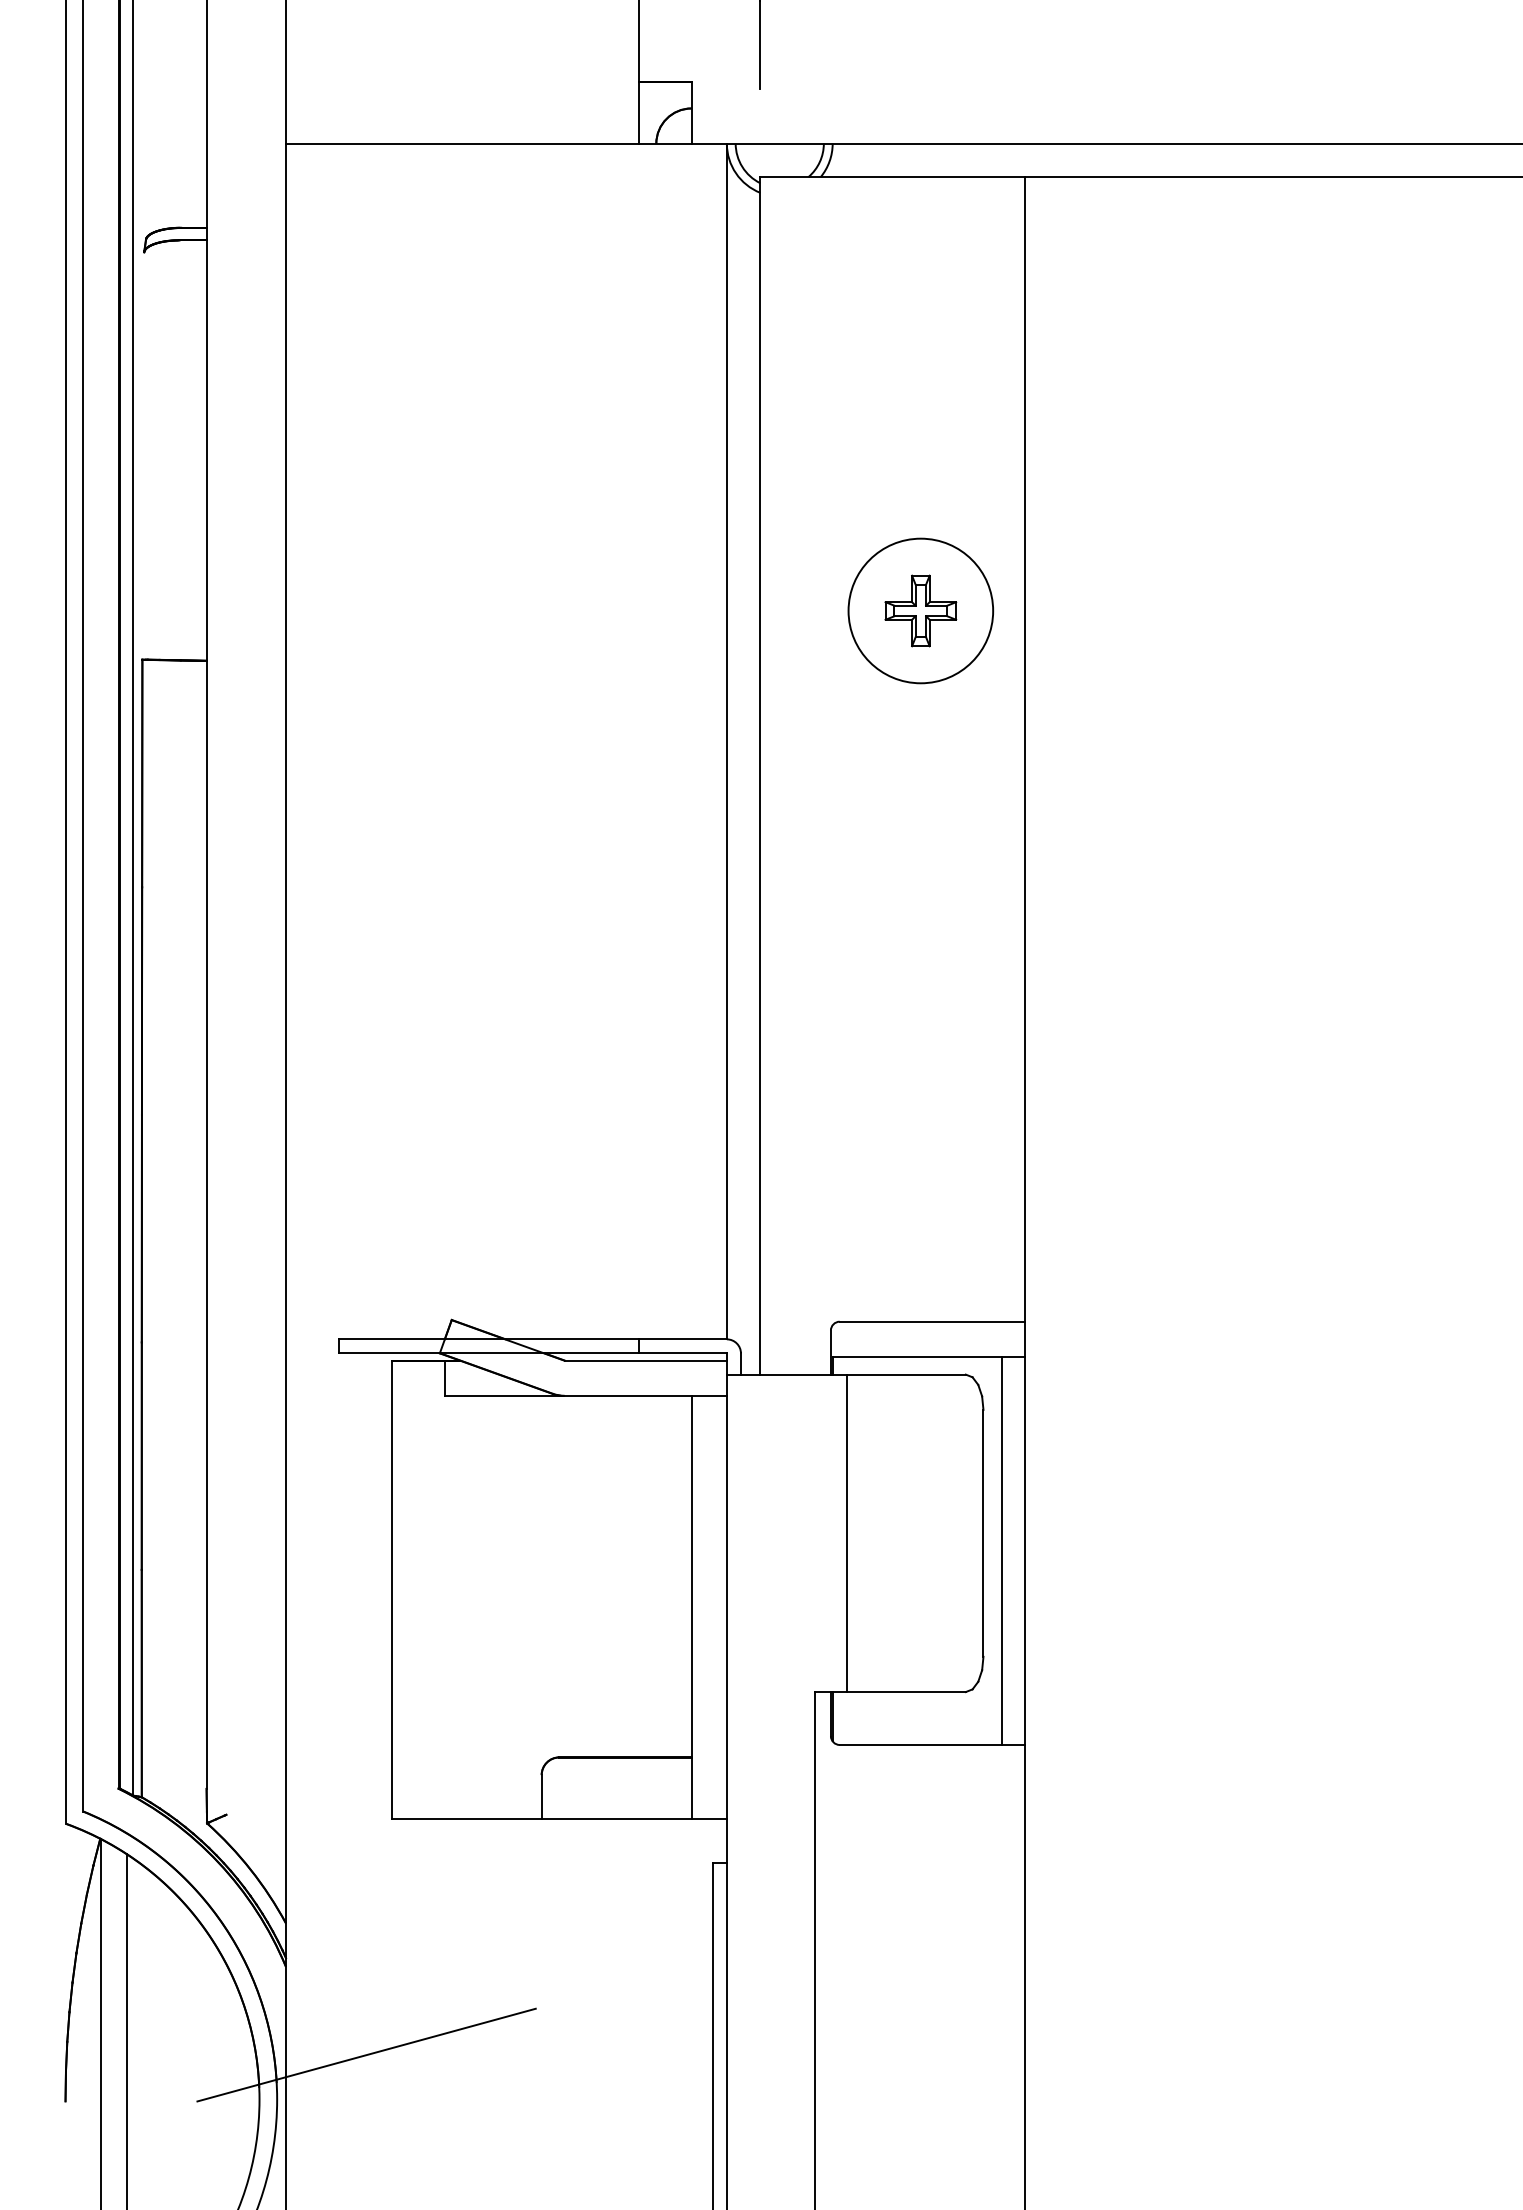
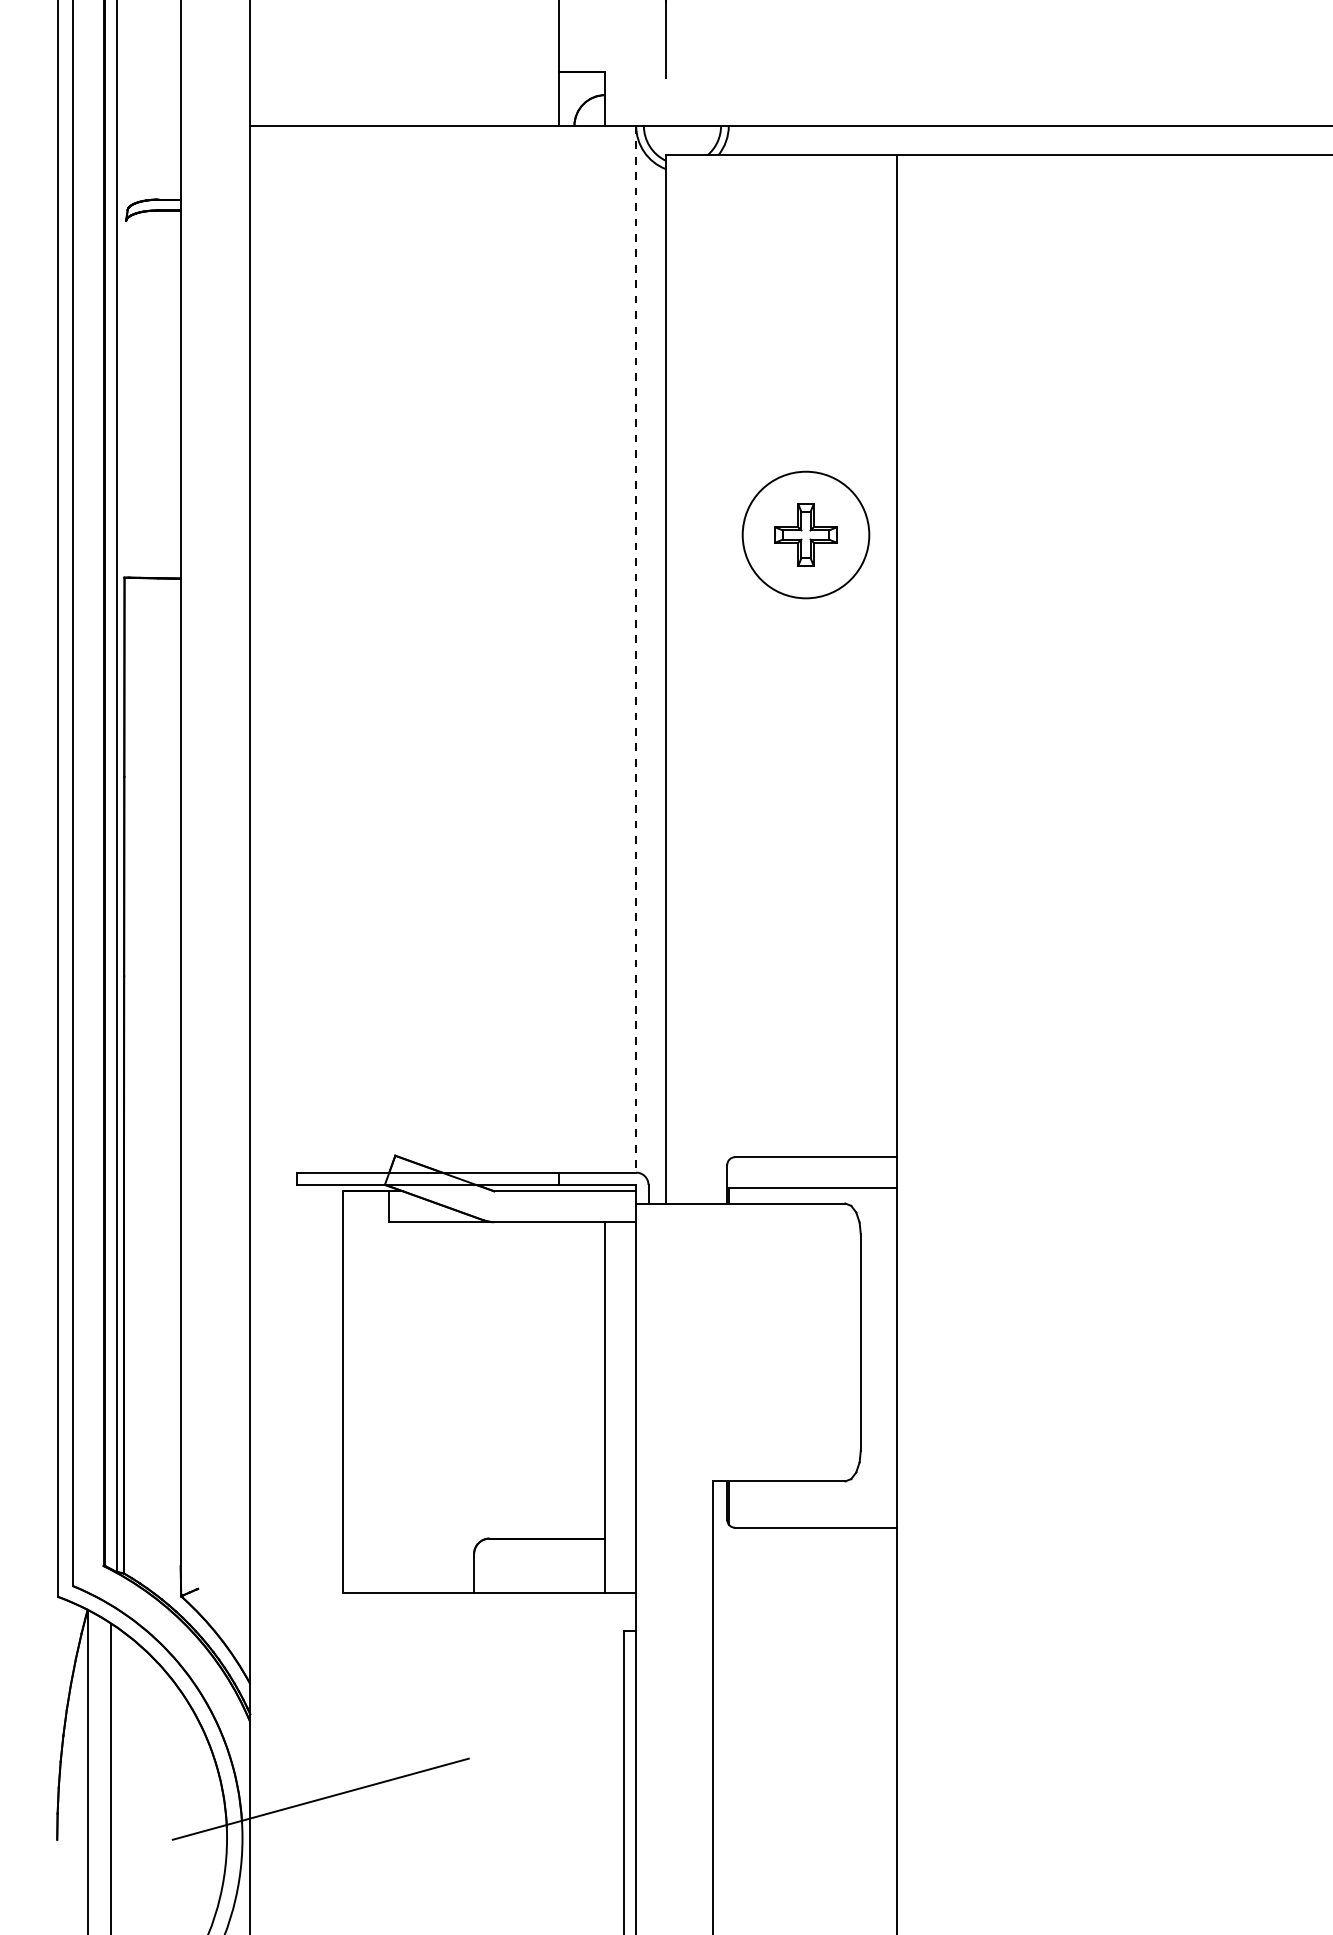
line: (726, 741) -> (635, 649), solid -> dashed
line: (846, 1533) -> (740, 1342), removed
line: (1001, 1550) -> (876, 1357), removed

